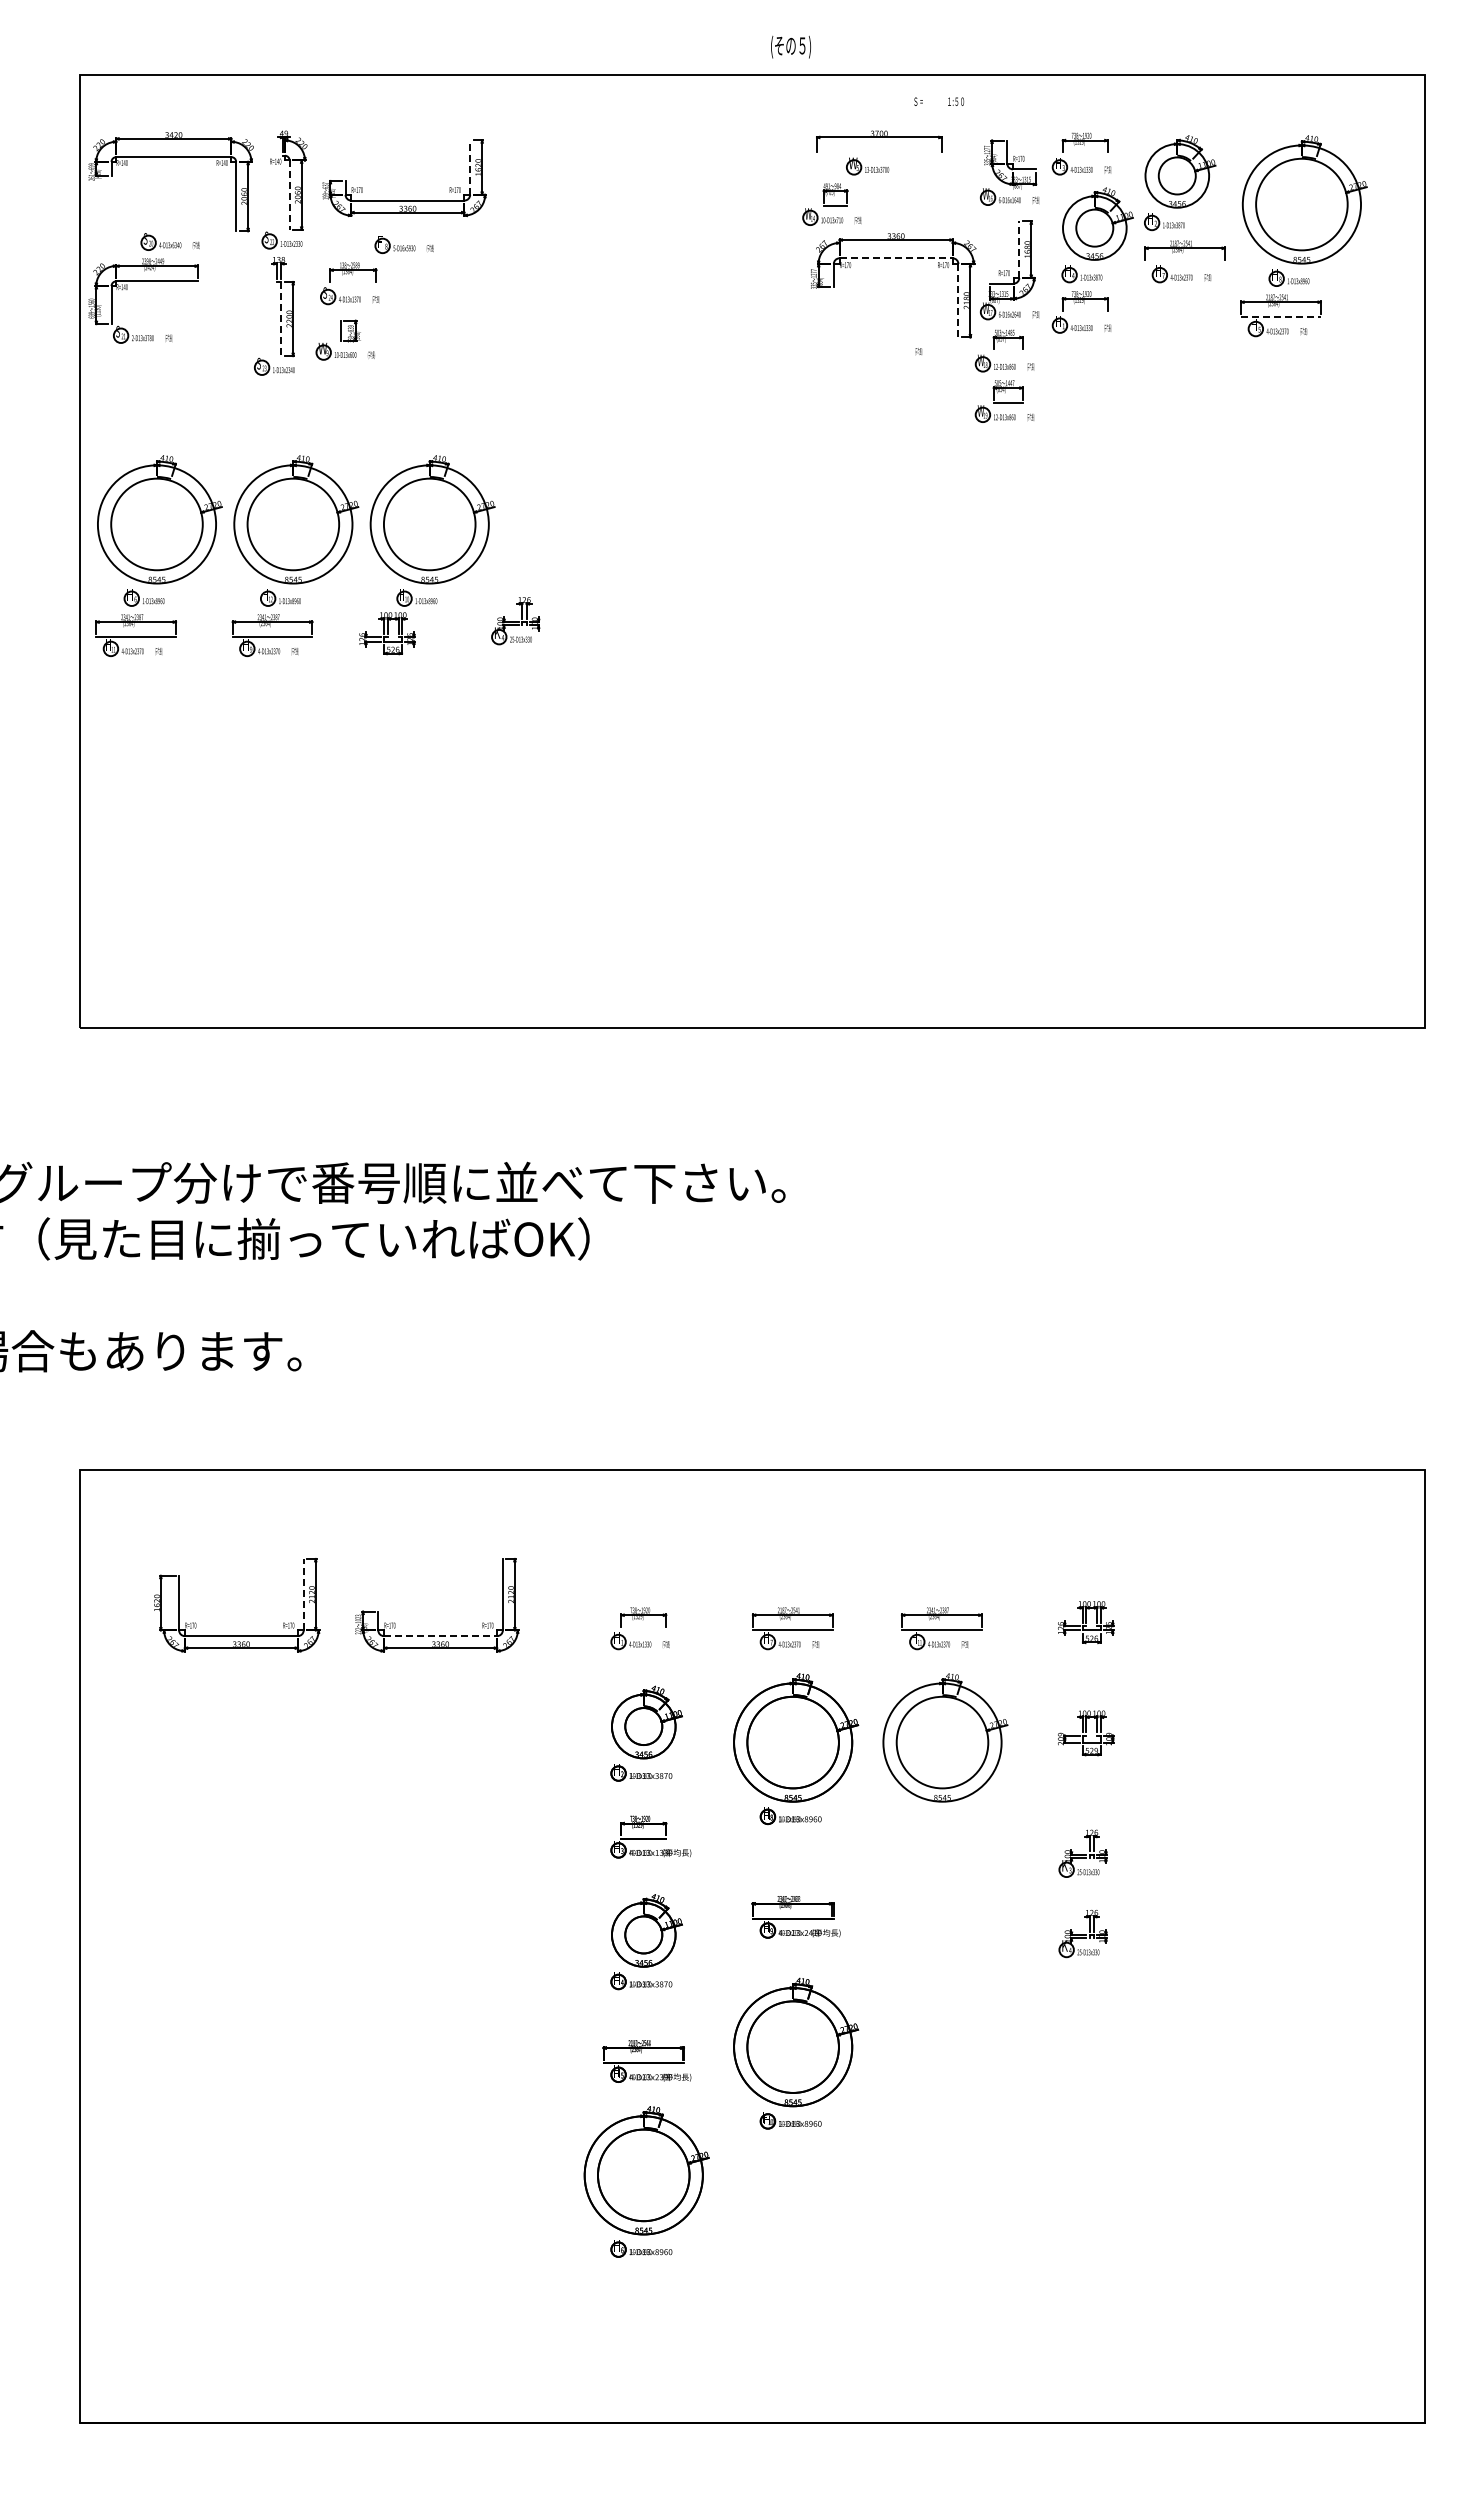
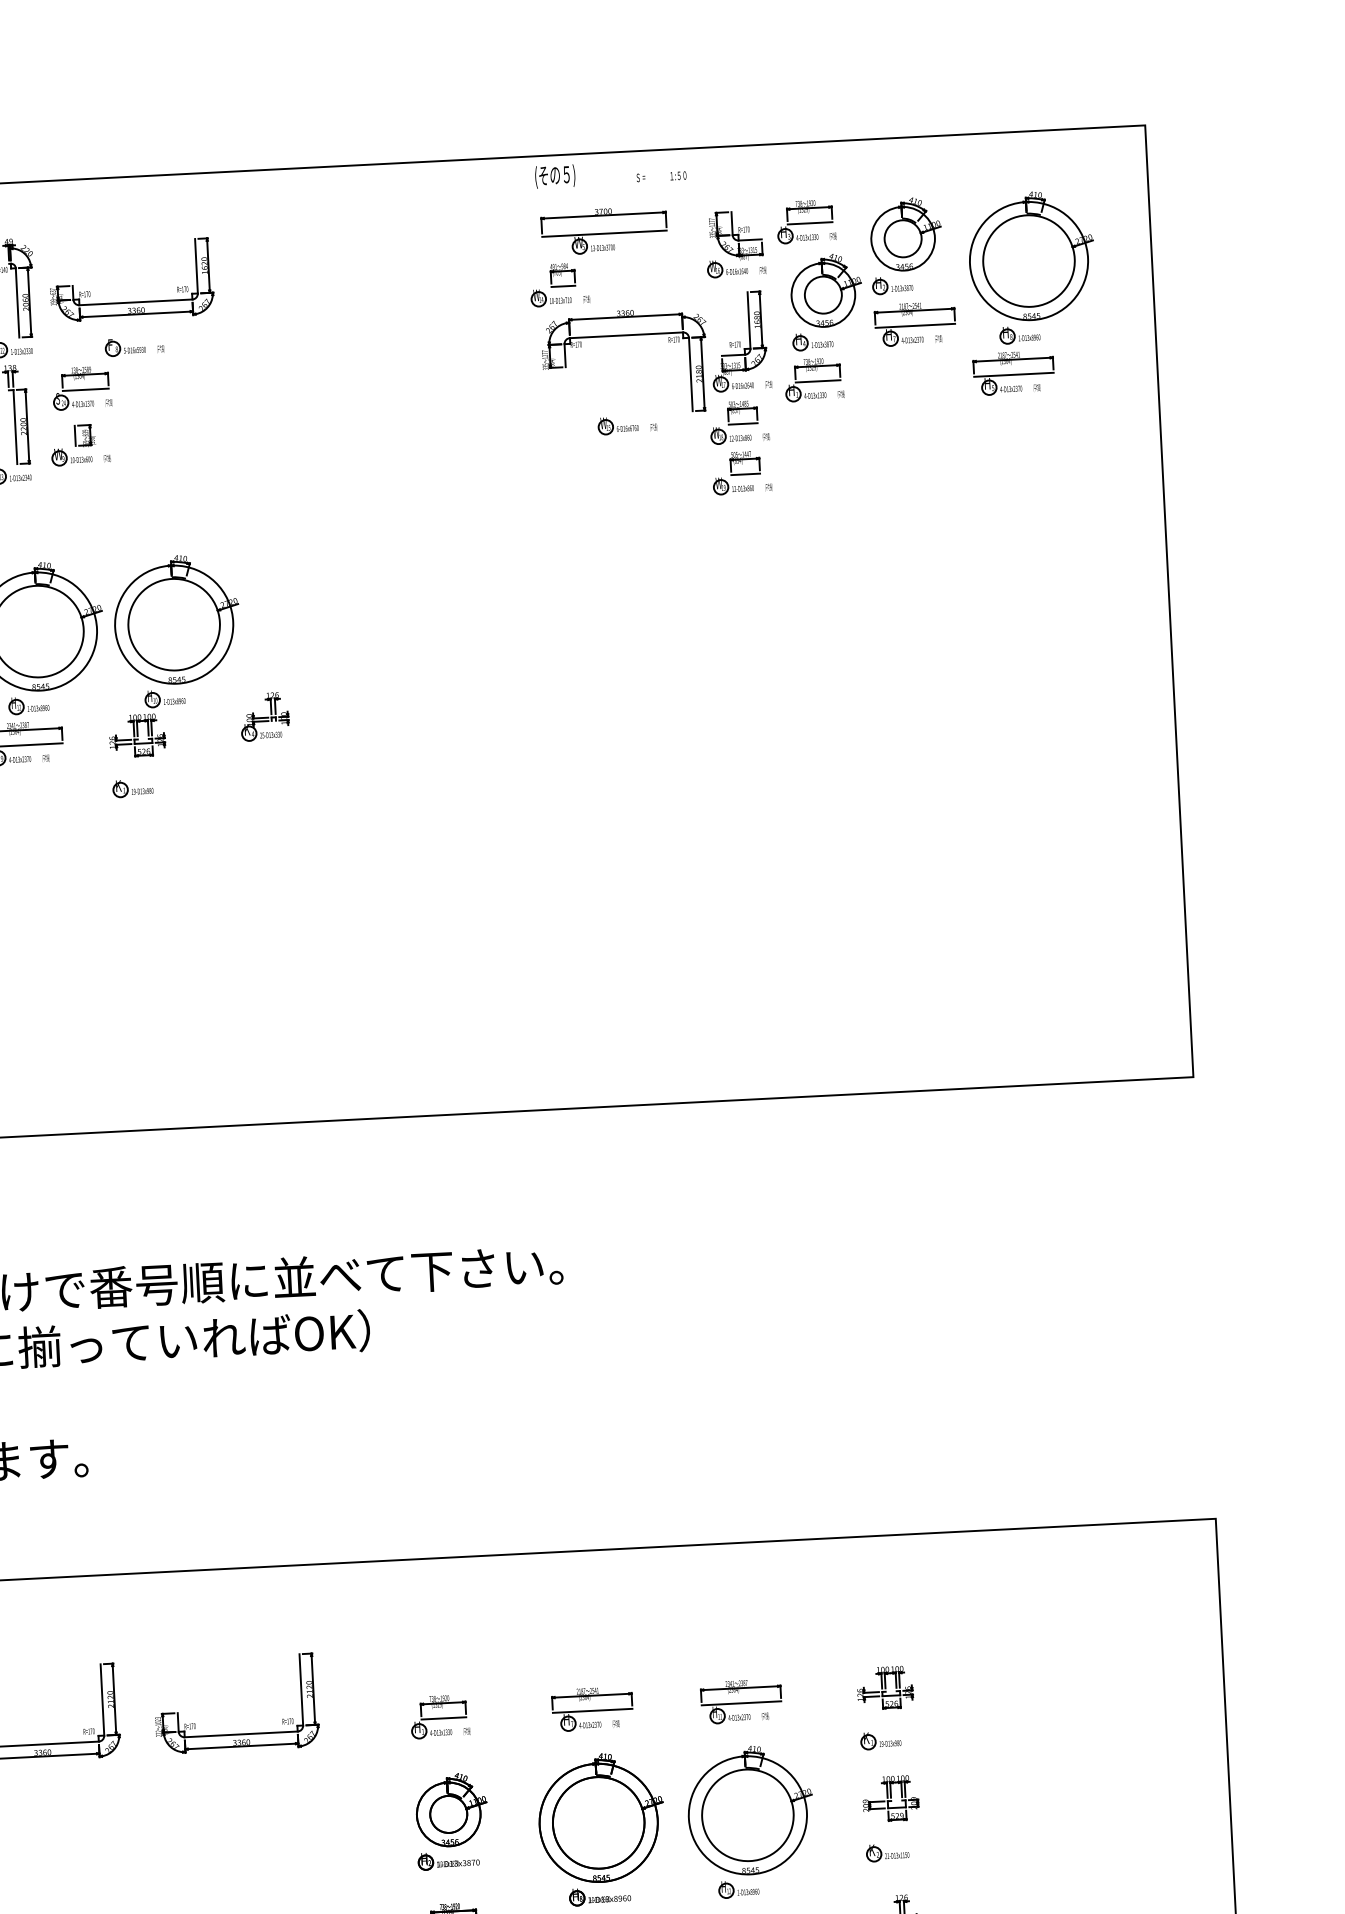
text: (790, 46) -> (554, 175), moved
line: (878, 155) -> (603, 233), added
line: (1084, 155) -> (809, 223), added
line: (470, 167) -> (196, 266), dashed -> solid
line: (289, 195) -> (17, 303), dashed -> solid
line: (1019, 249) -> (749, 320), dashed -> solid
line: (896, 258) -> (626, 335), dashed -> solid
line: (1184, 263) -> (914, 325), added
line: (353, 285) -> (85, 389), added
line: (958, 300) -> (690, 374), dashed -> solid
line: (1084, 314) -> (817, 381), added
line: (1281, 317) -> (1014, 374), dashed -> solid
line: (281, 319) -> (15, 427), dashed -> solid
part: (882, 348) -> (617, 426), added
line: (1007, 352) -> (742, 423), added
part: (379, 685) -> (132, 788), added
line: (303, 1594) -> (102, 1699), dashed -> solid
line: (643, 1630) -> (443, 1718), added
line: (440, 1636) -> (241, 1734), dashed -> solid
part: (1078, 1674) -> (880, 1740), added
part: (1079, 1786) -> (886, 1852), added
part: (929, 1815) -> (738, 1888), added

